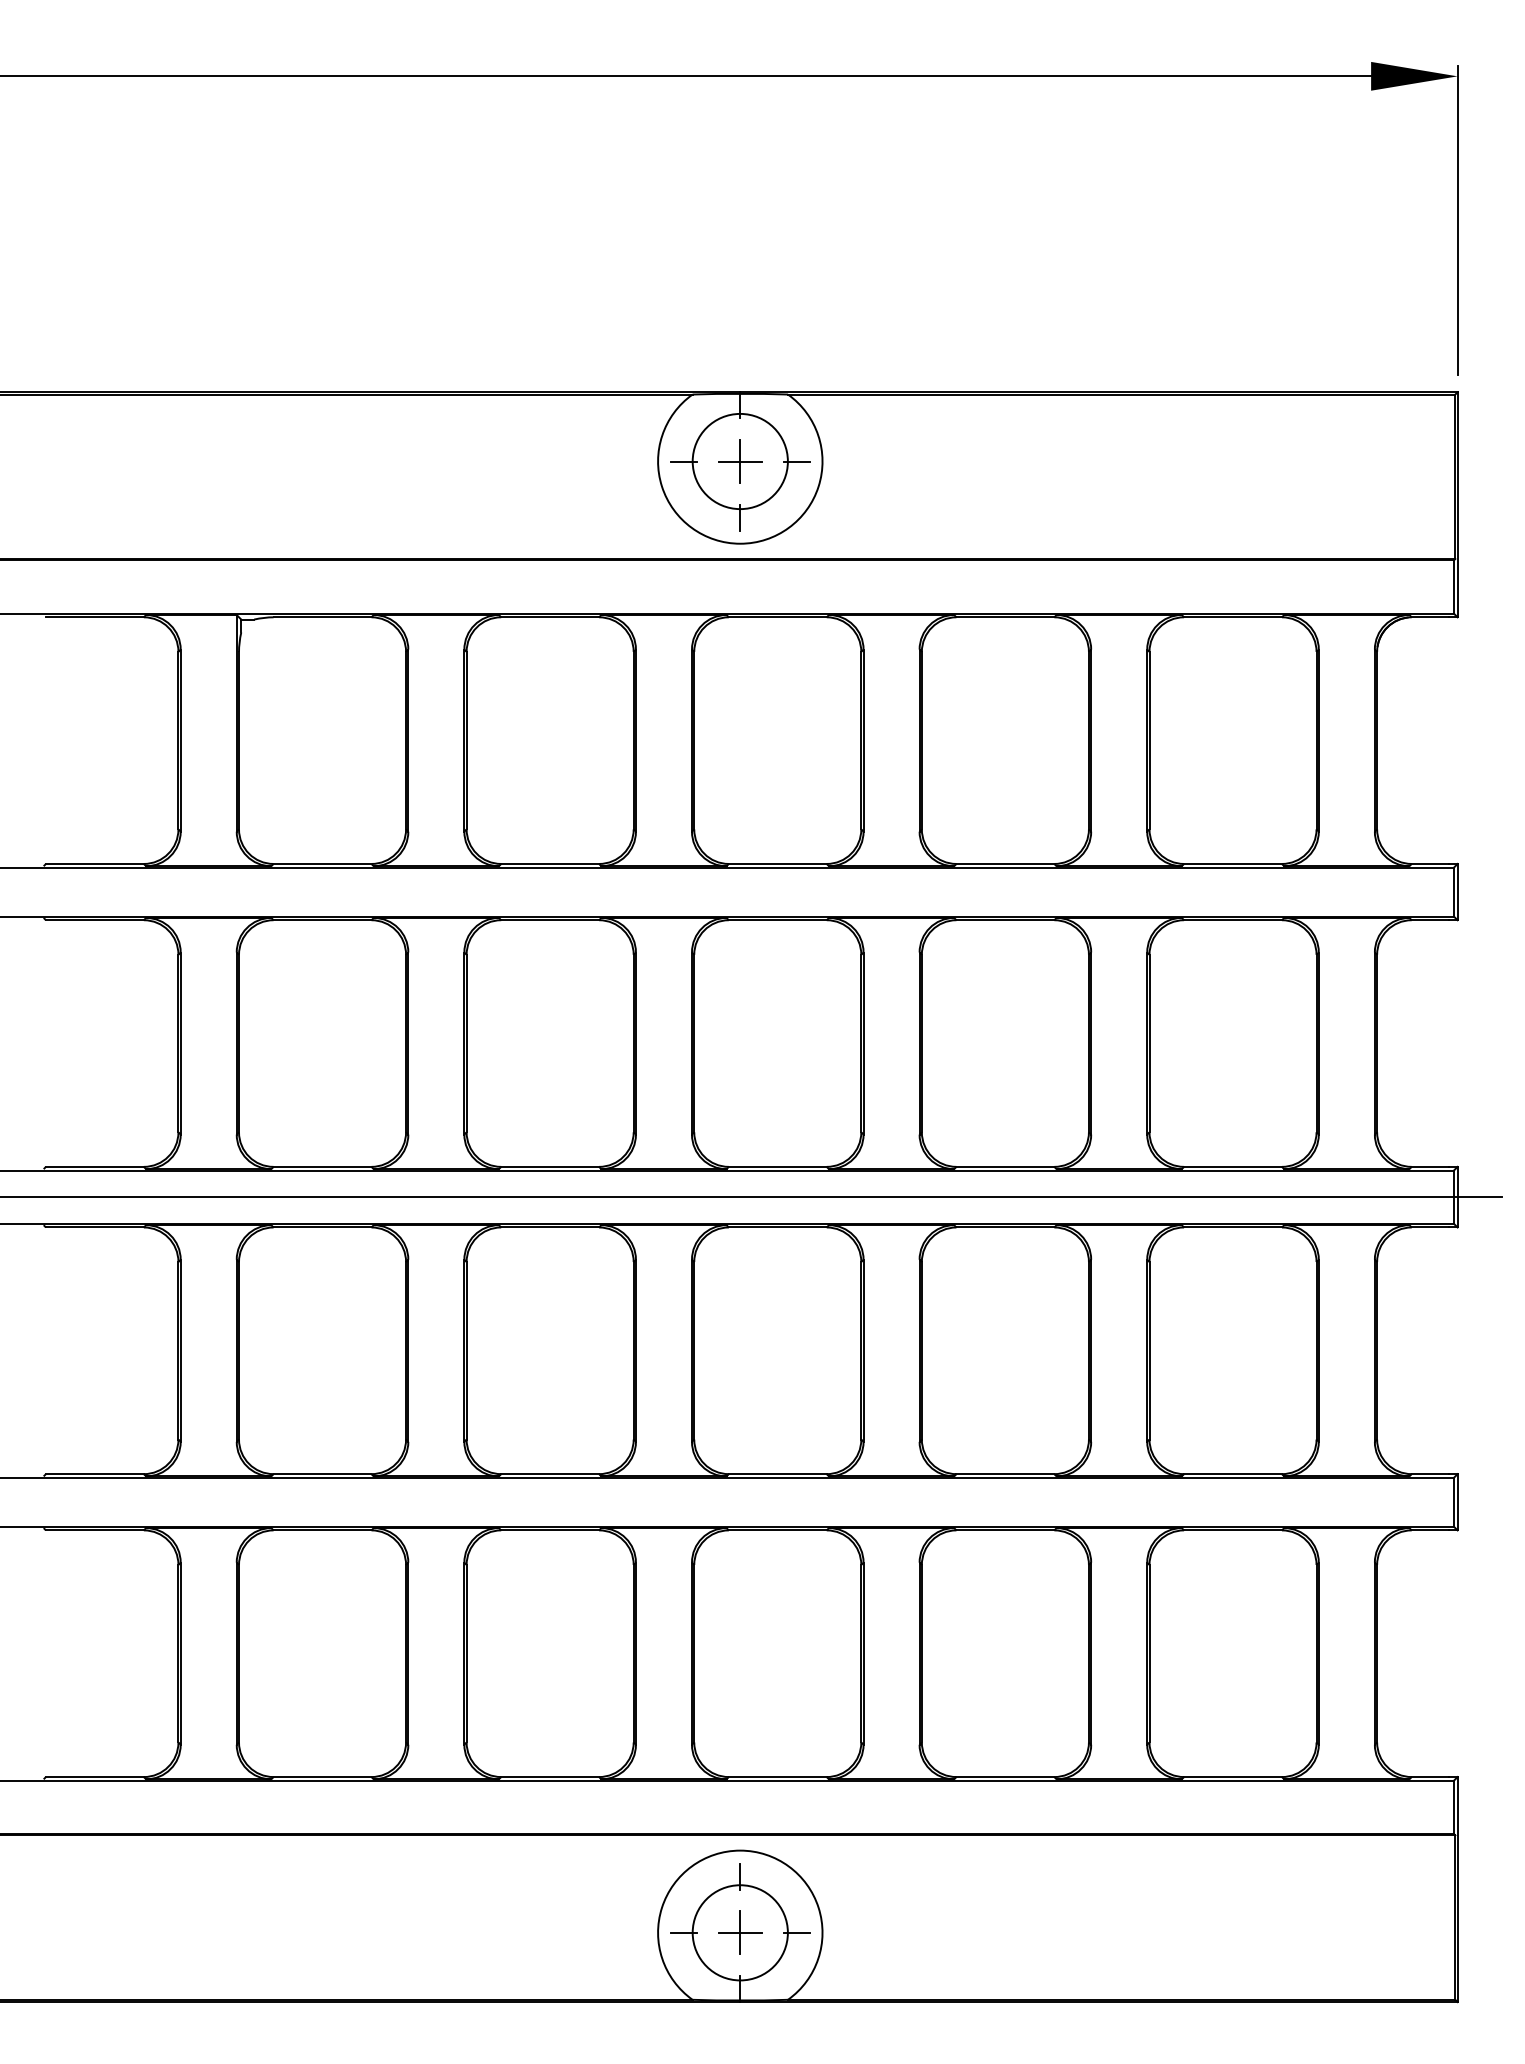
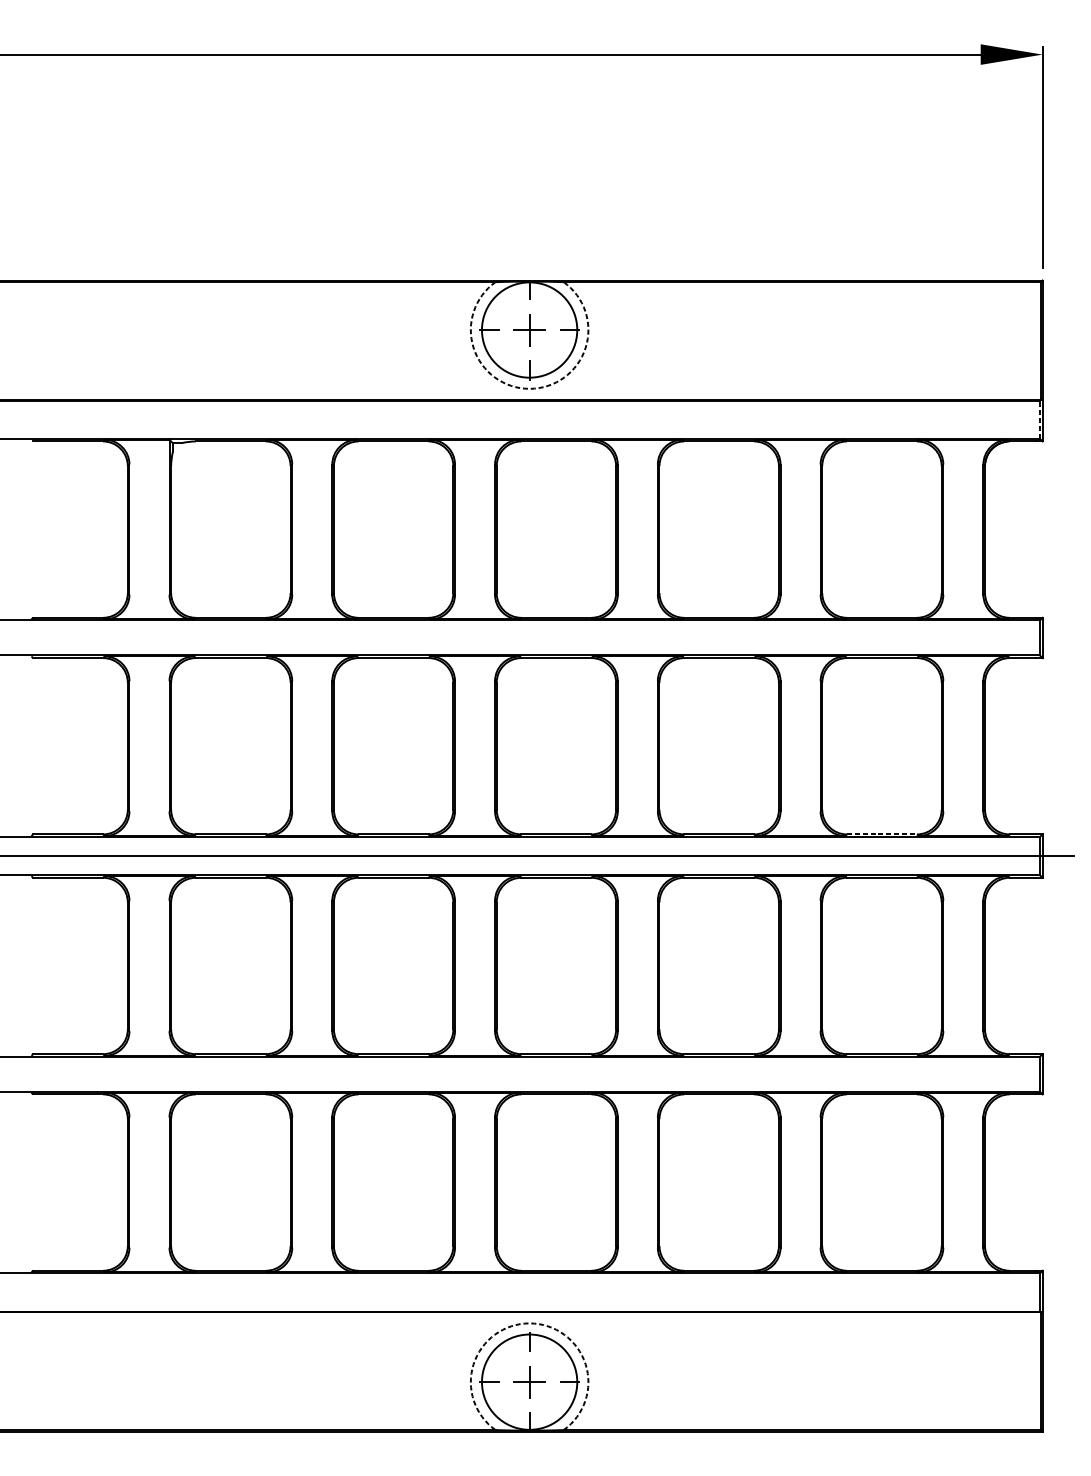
circle: (739, 461) -> (529, 330), size x1.4
arc: (740, 543) -> (529, 388), solid -> dashed
line: (1453, 587) -> (1039, 420), solid -> dashed
line: (1233, 1166) -> (882, 834), solid -> dashed
arc: (740, 1850) -> (529, 1323), solid -> dashed
circle: (739, 1932) -> (529, 1381), size x1.4

